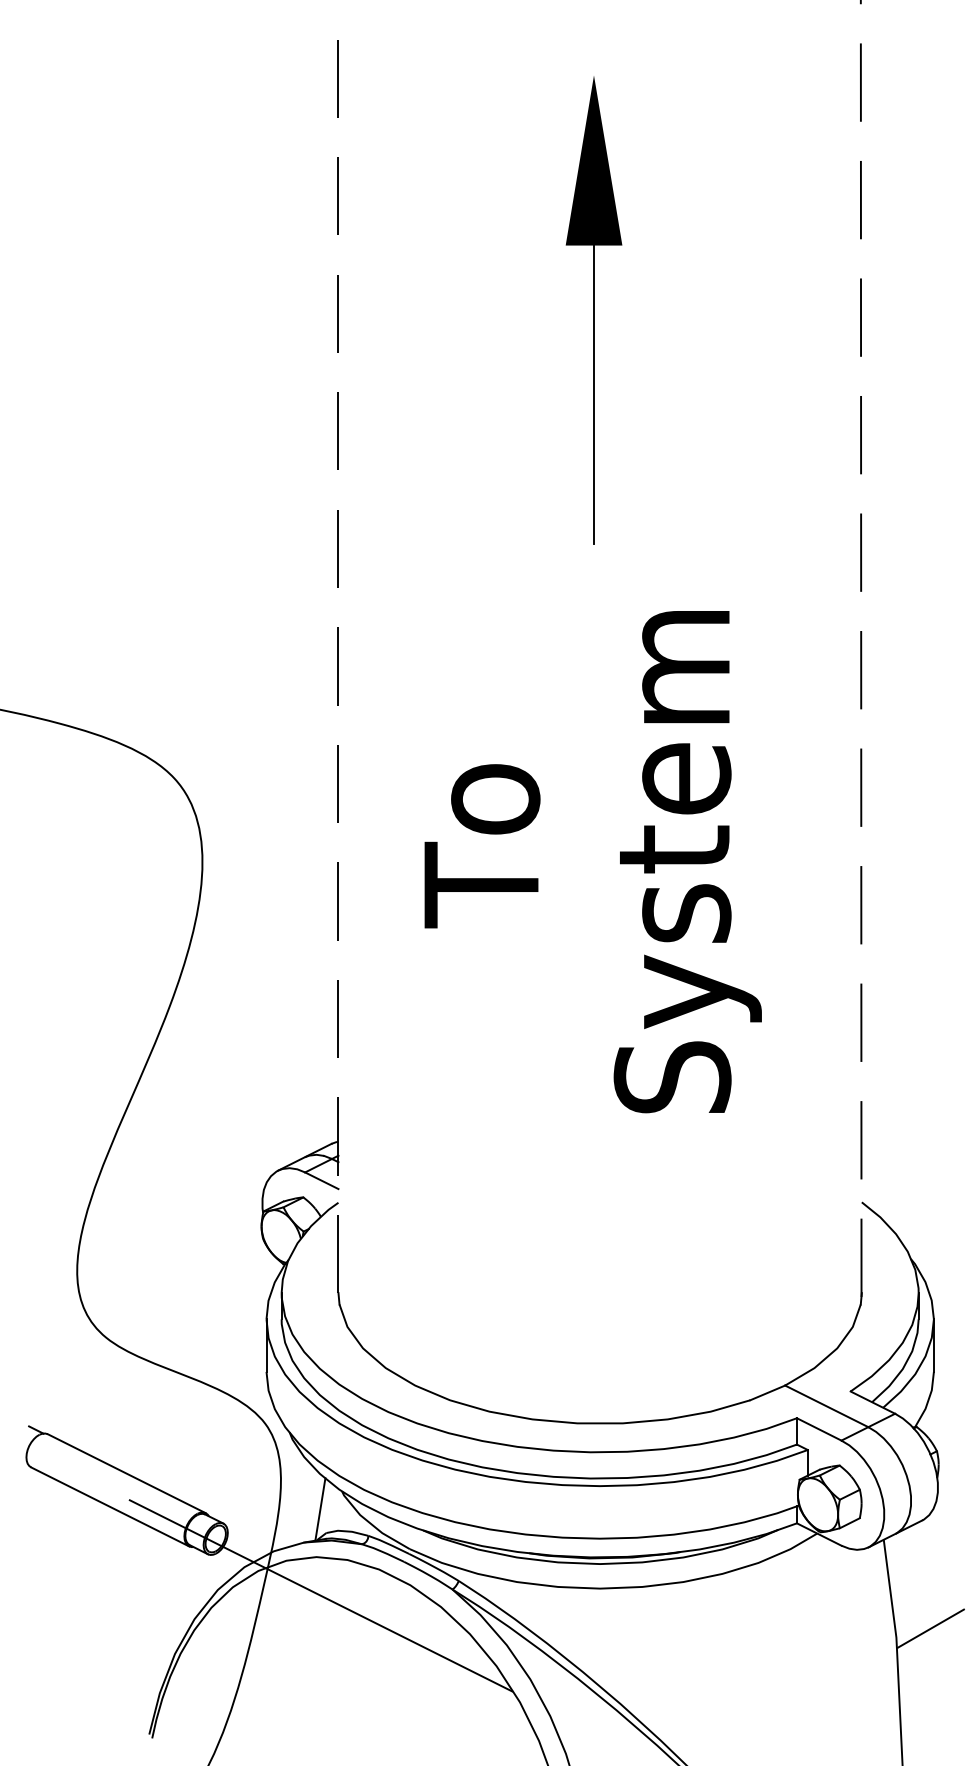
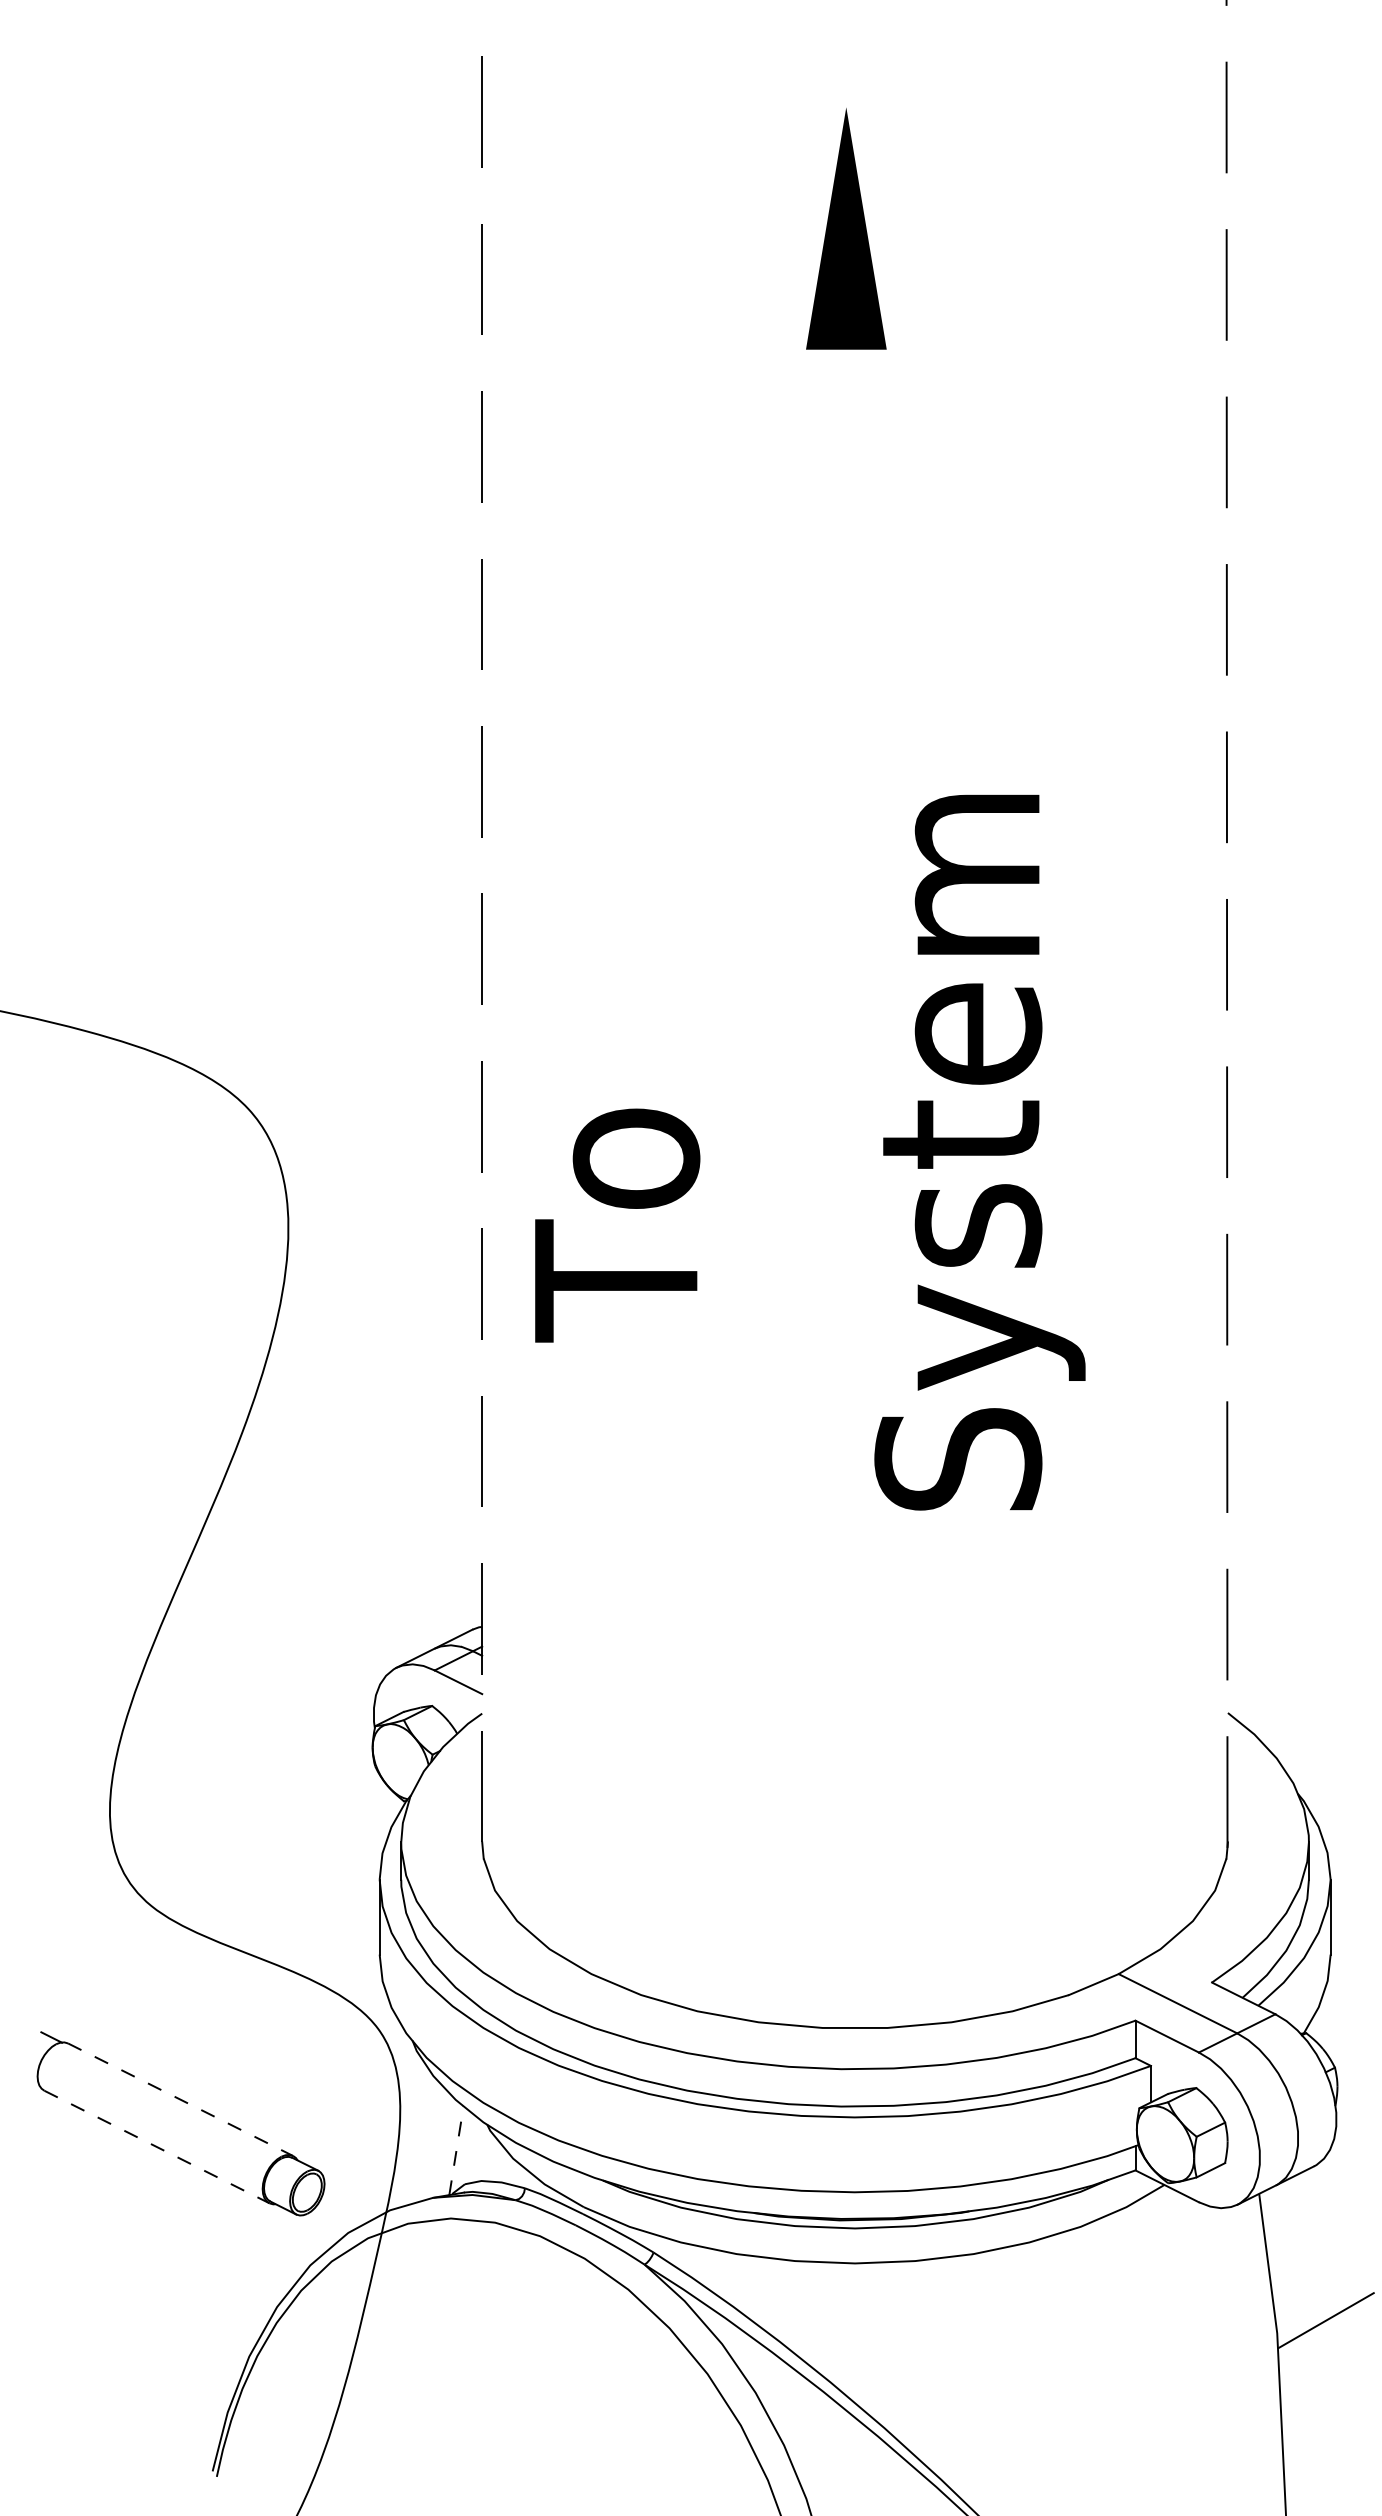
line: (593, 394) -> (845, 561), removed
text: (482, 846) -> (617, 1225), moved
text: (687, 862) -> (979, 1153), moved
line: (127, 1473) -> (181, 2099), solid -> dashed
line: (110, 1507) -> (157, 2147), solid -> dashed
line: (320, 1509) -> (456, 2150), solid -> dashed
line: (320, 1595) -> (456, 2273), removed

